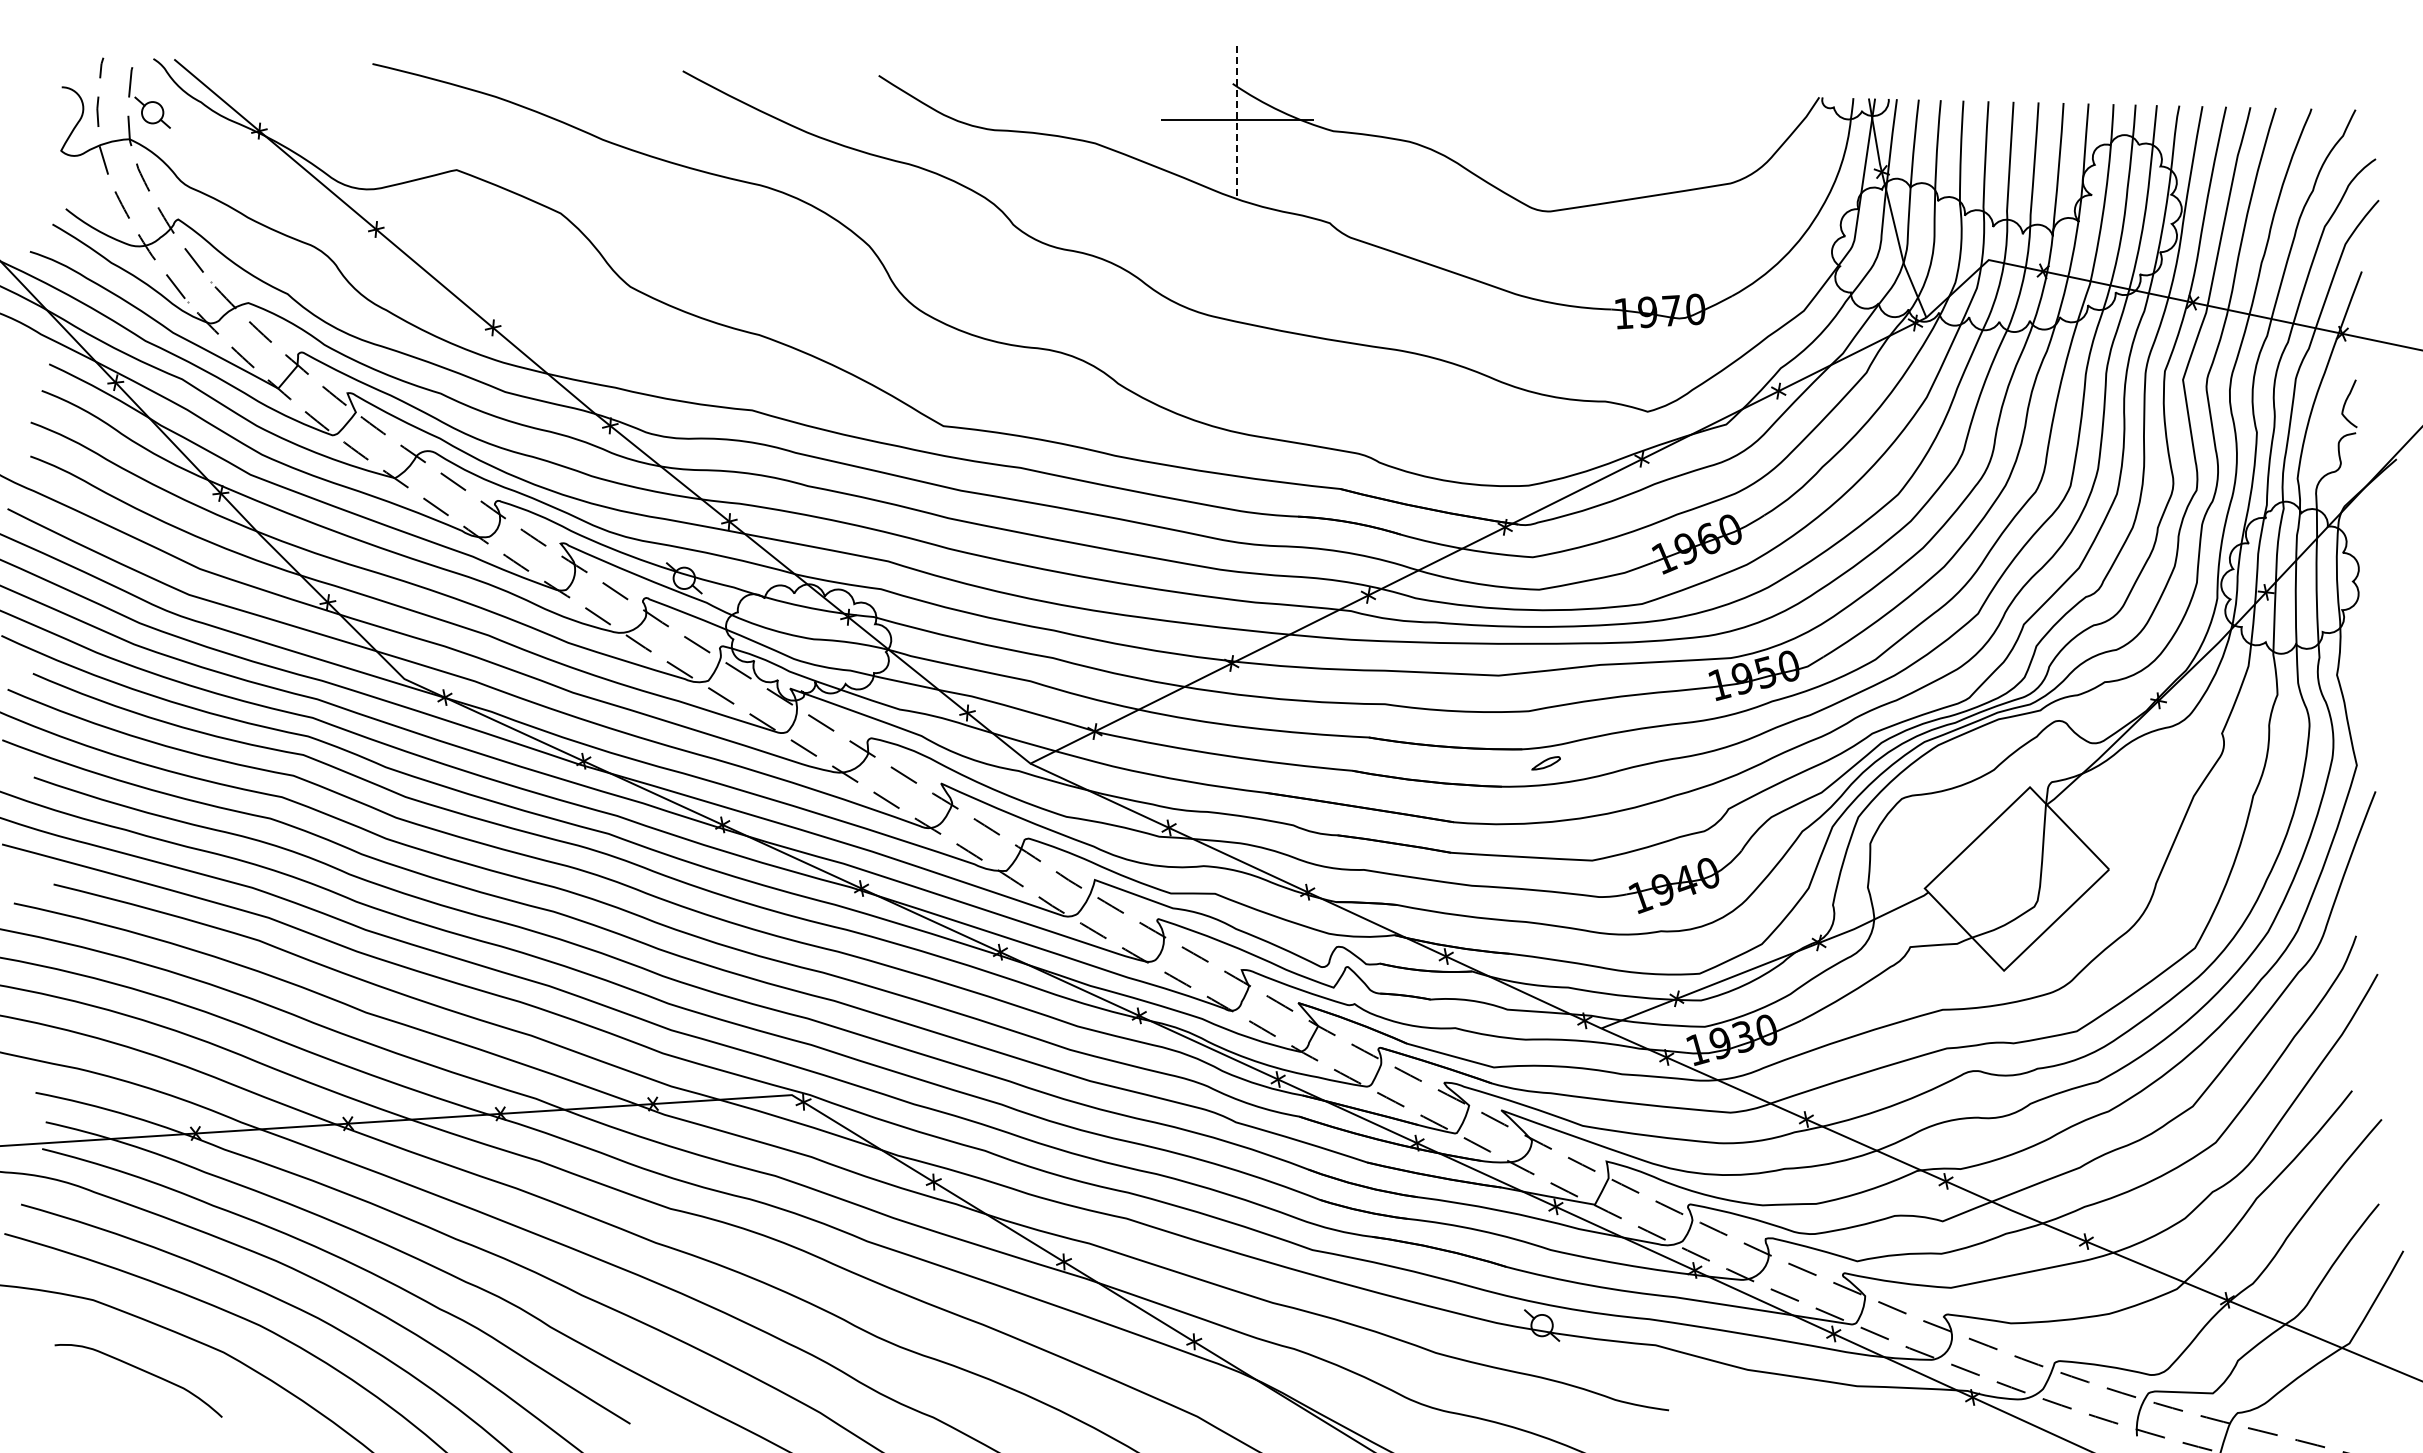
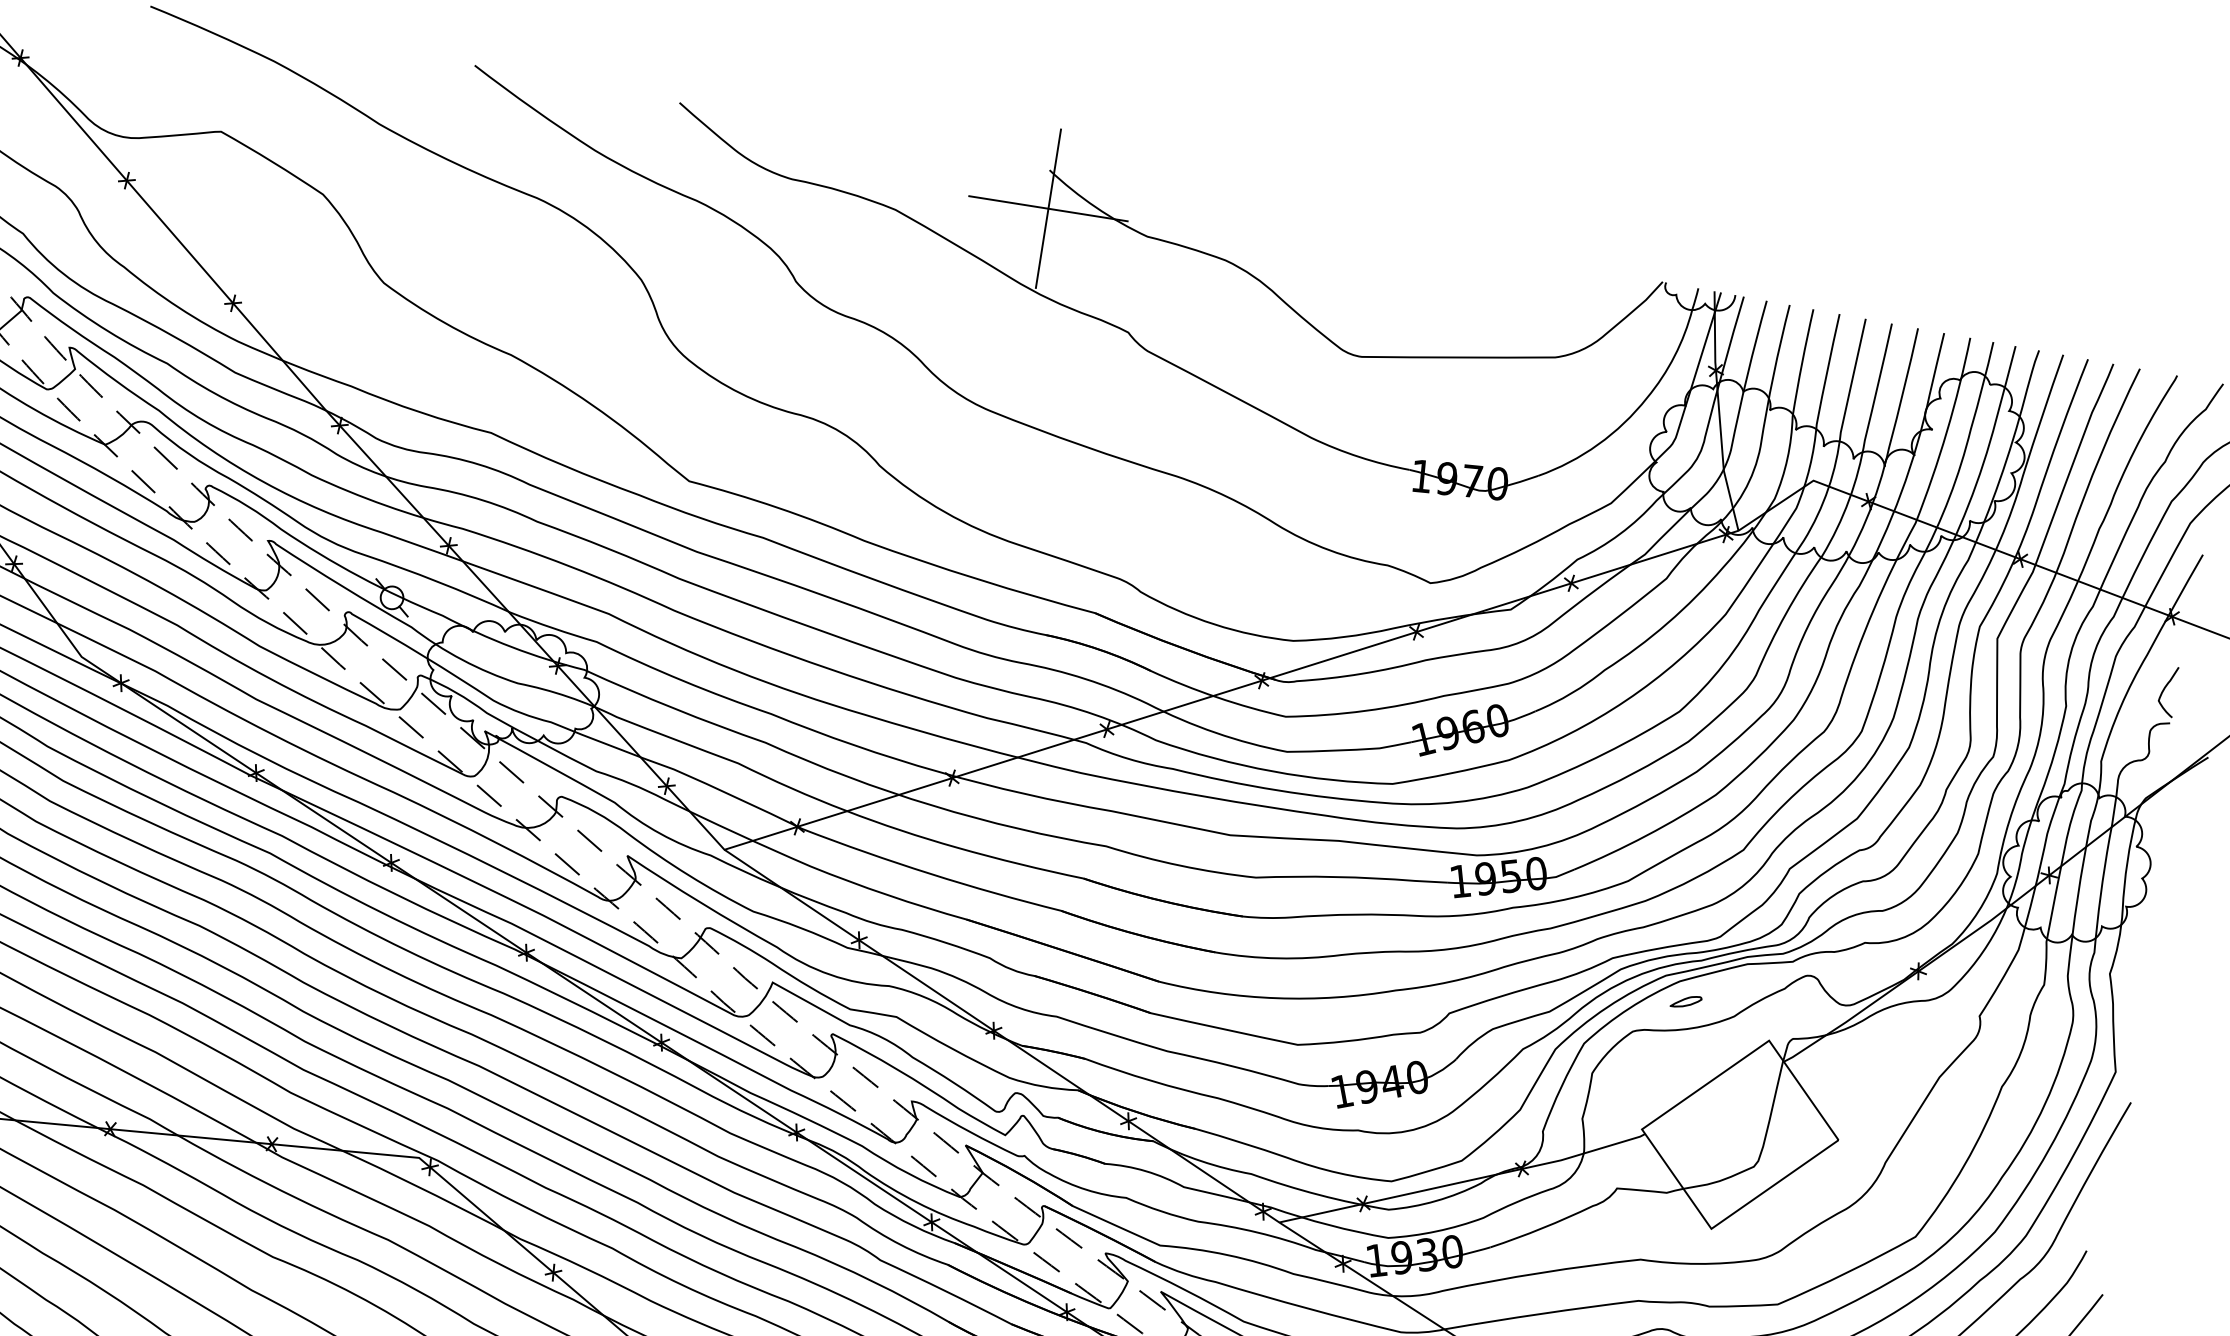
line: (1237, 119) -> (1048, 208), dashed -> solid
part: (1545, 763) -> (1685, 1001), moved

